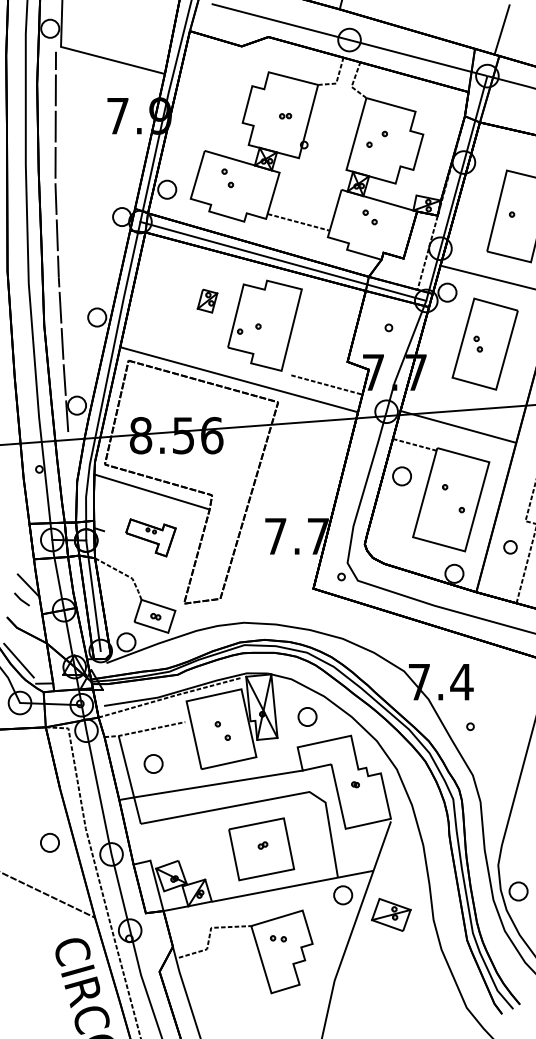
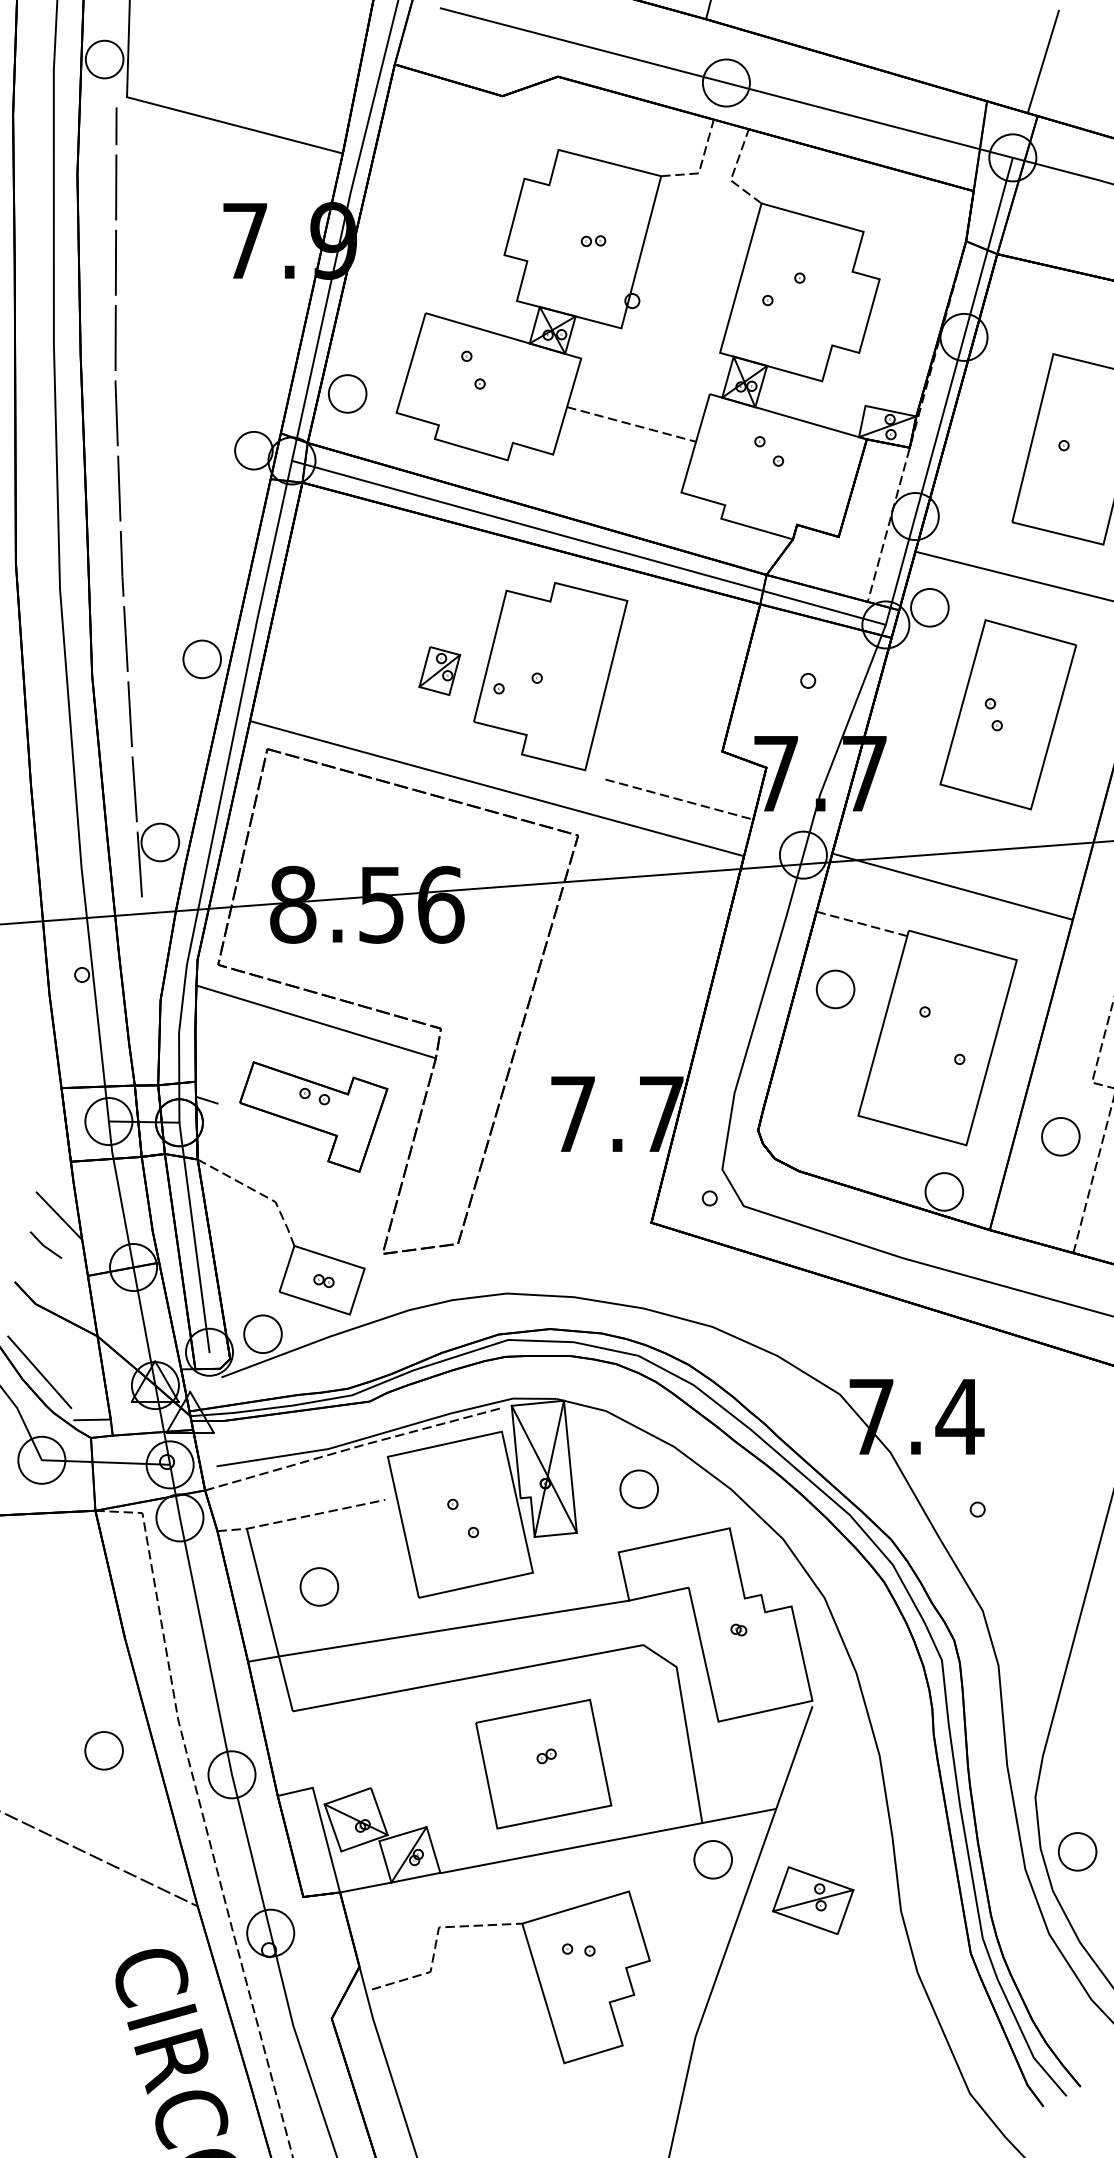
line: (298, 222) -> (630, 424), moved
part: (207, 300) -> (439, 669), moved
part: (150, 537) -> (312, 1116), size x1.43
part: (510, 547) -> (1060, 1137), size x1.43

